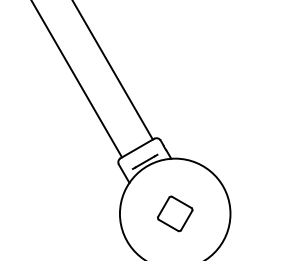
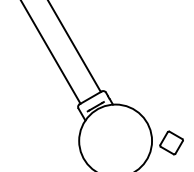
part: (175, 213) -> (171, 142), moved

